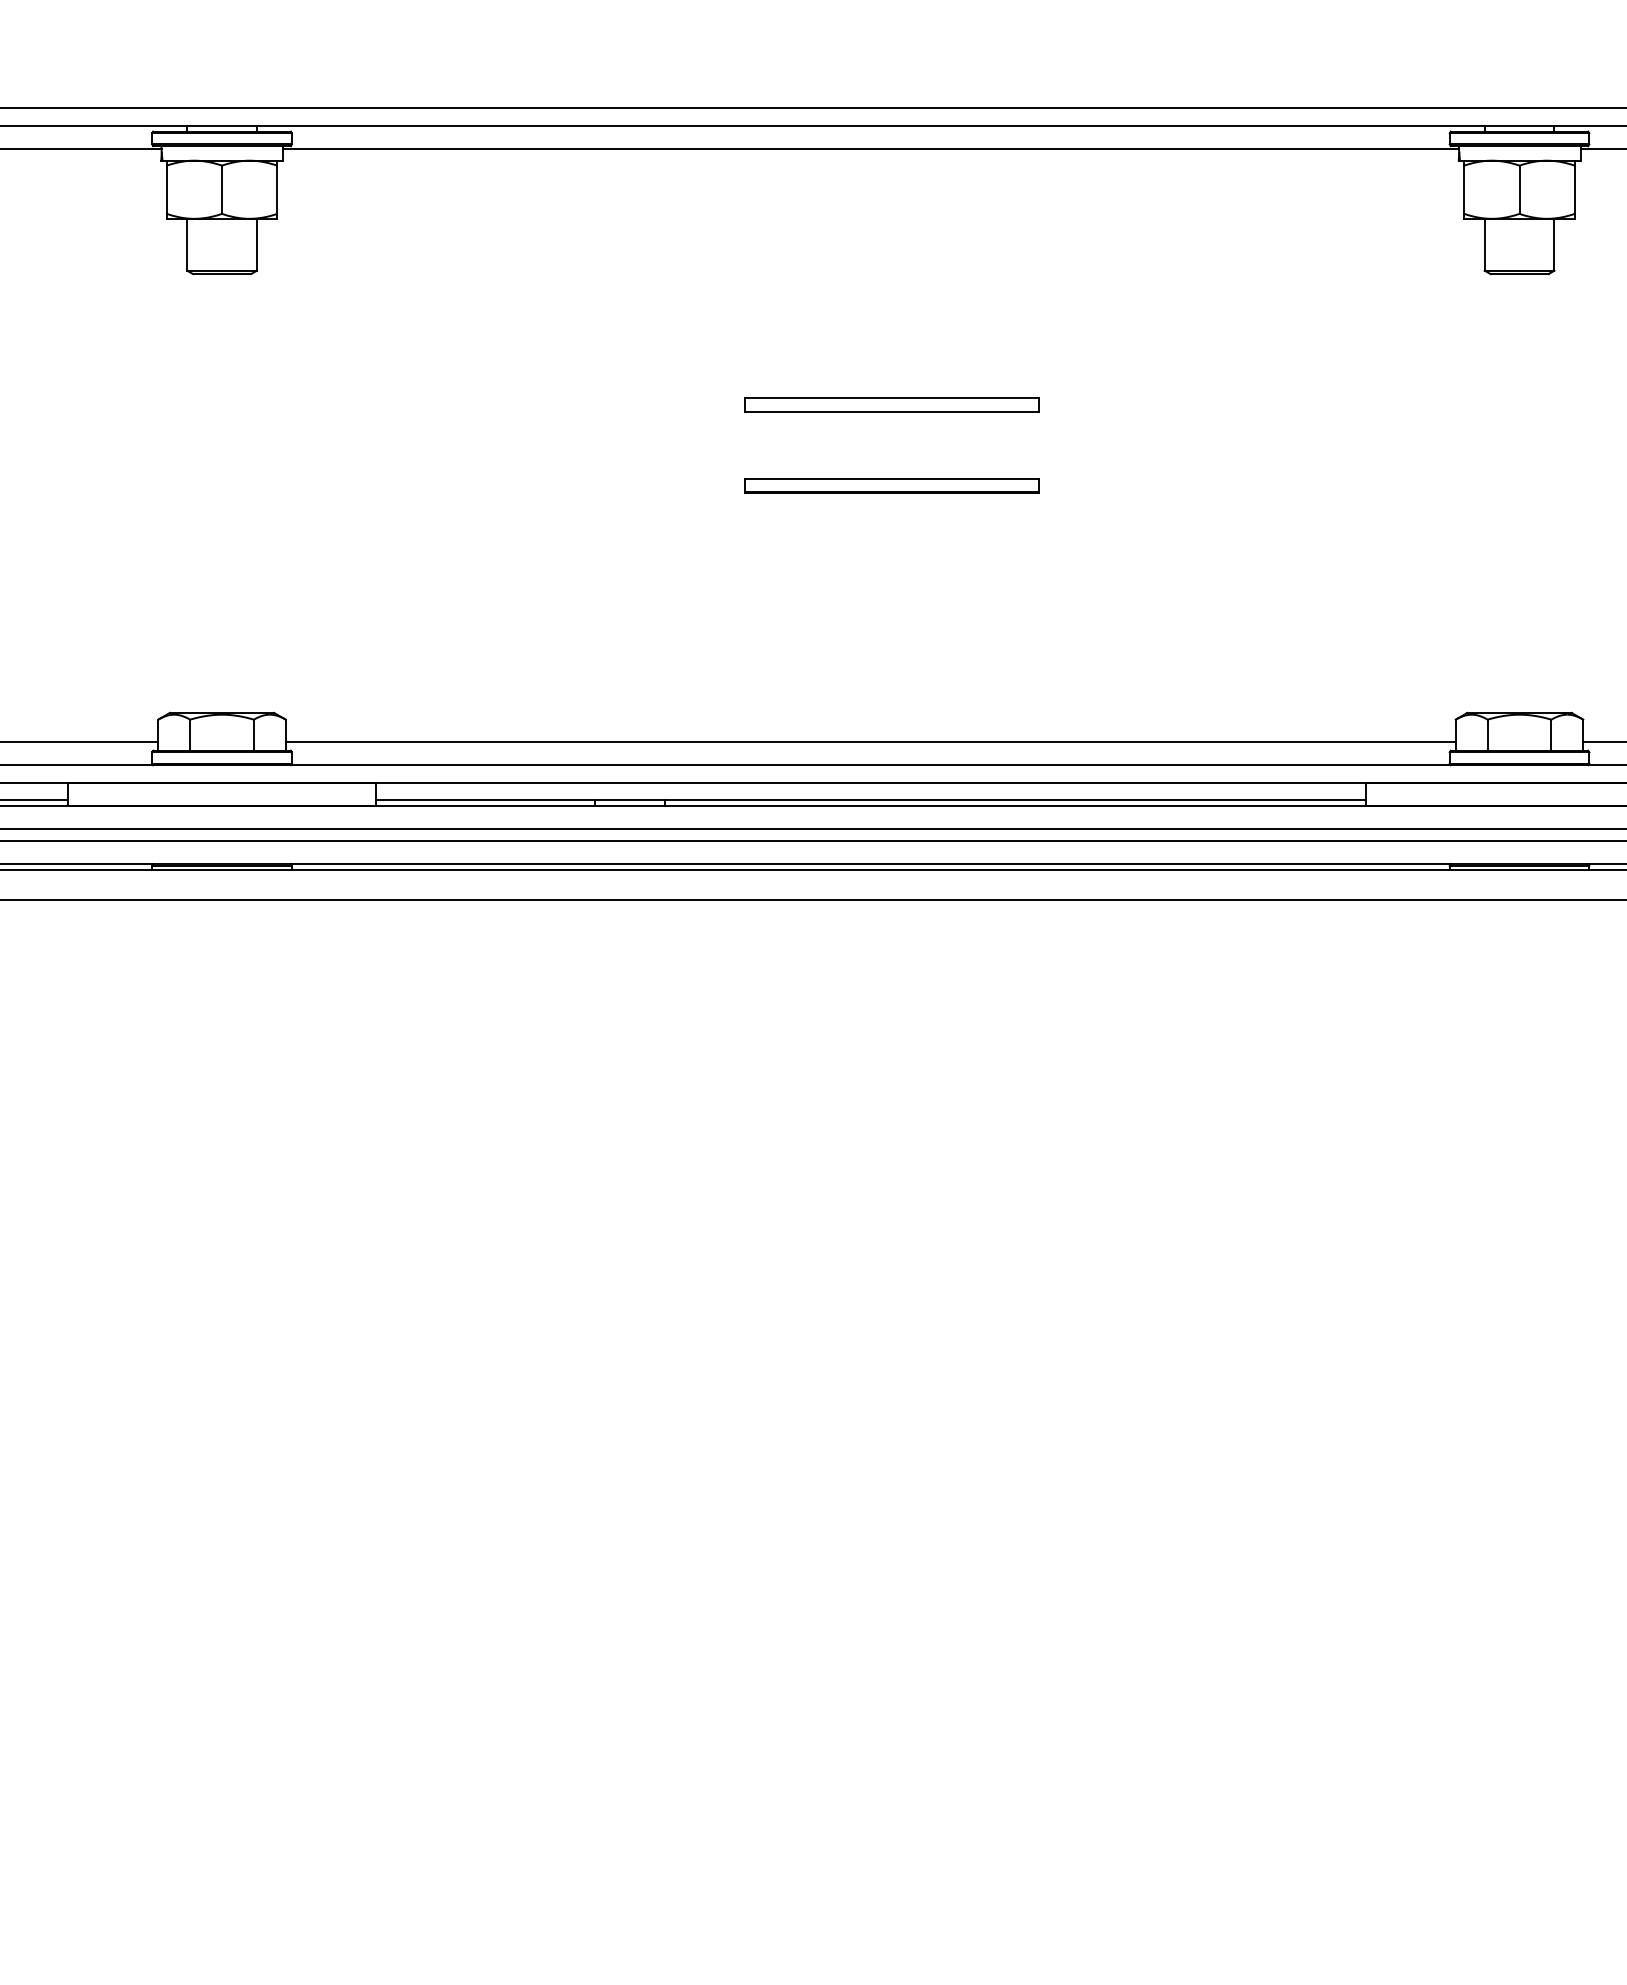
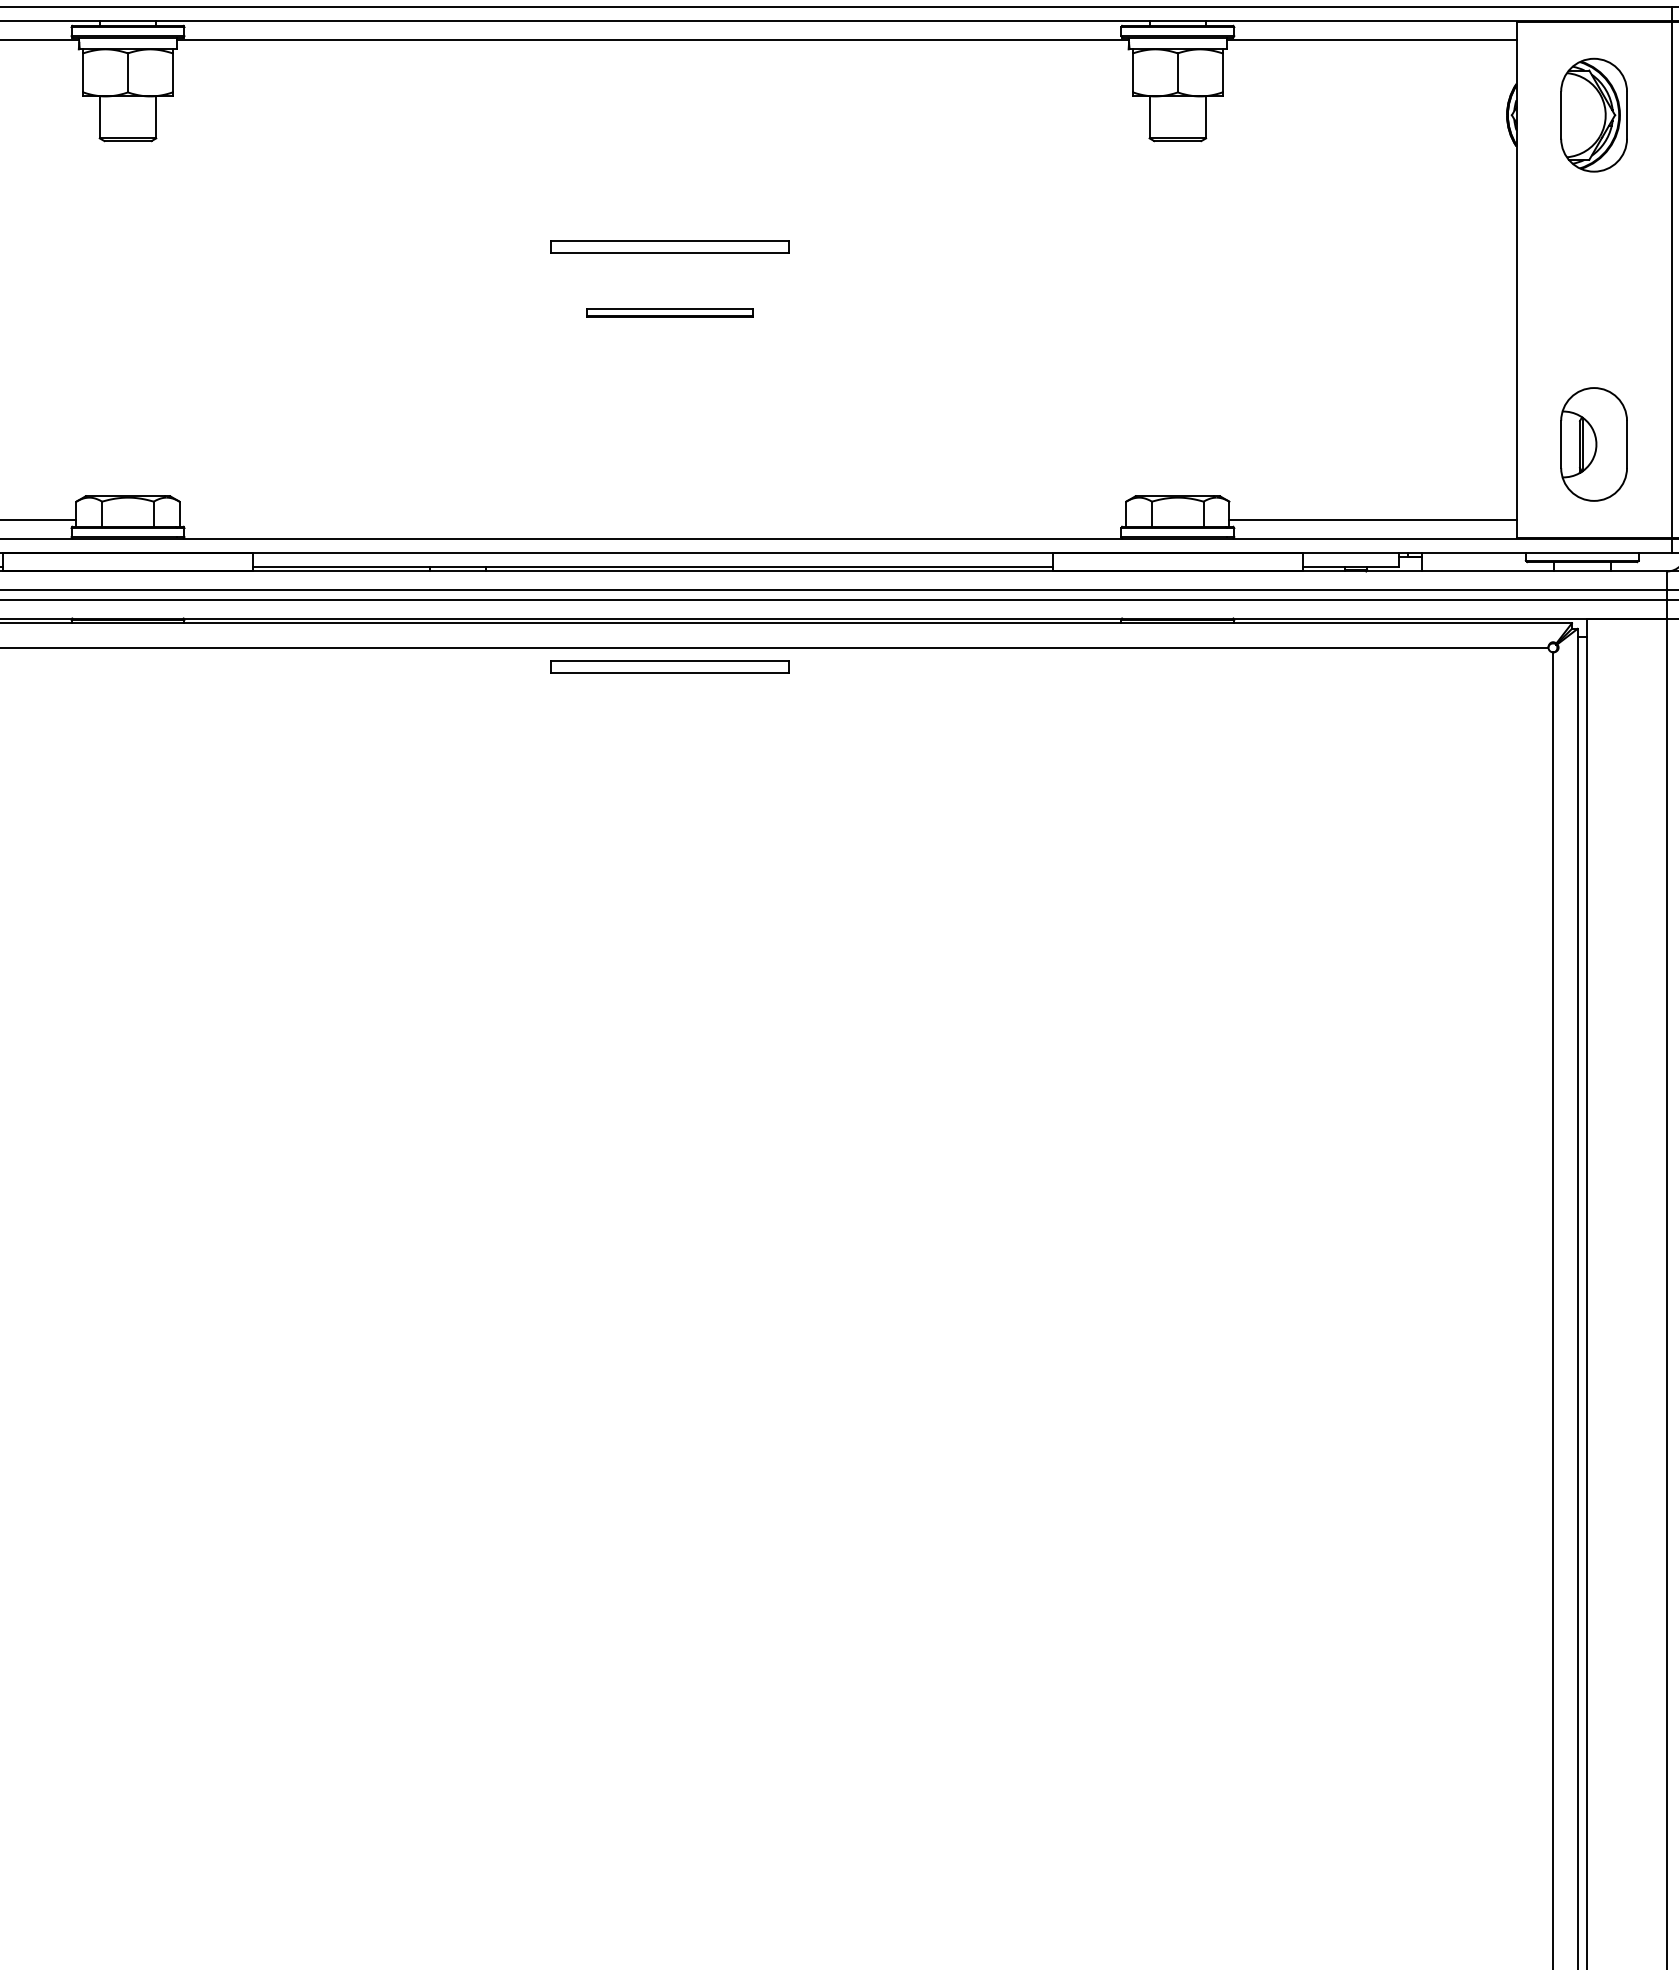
part: (891, 485) -> (669, 312), size x0.7
line: (870, 741) -> (652, 519), removed
part: (891, 923) -> (669, 666), added

